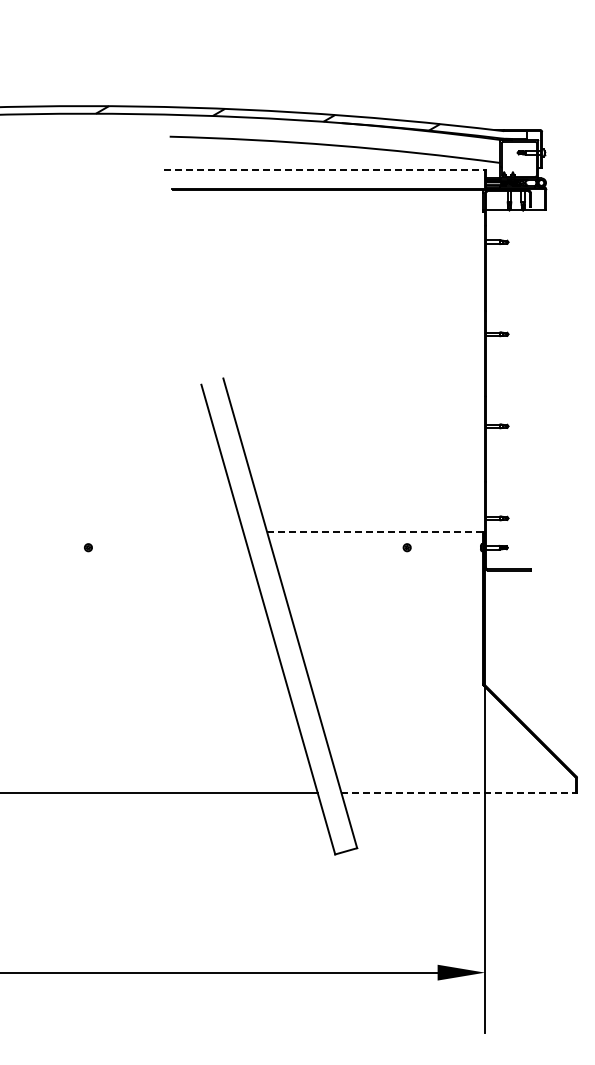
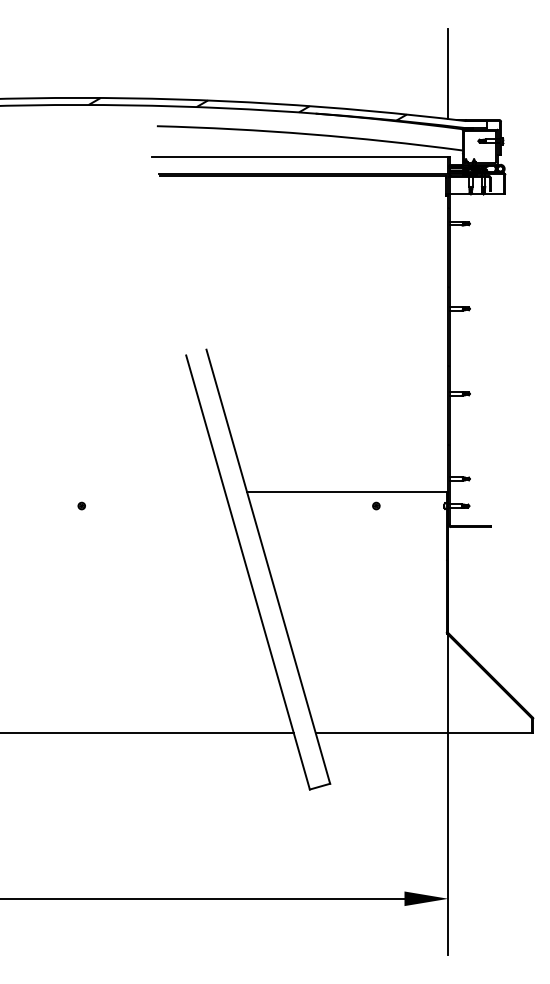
line: (485, 79) -> (448, 73), added
line: (324, 169) -> (299, 156), dashed -> solid
line: (374, 532) -> (346, 492), dashed -> solid
line: (459, 792) -> (424, 732), dashed -> solid

